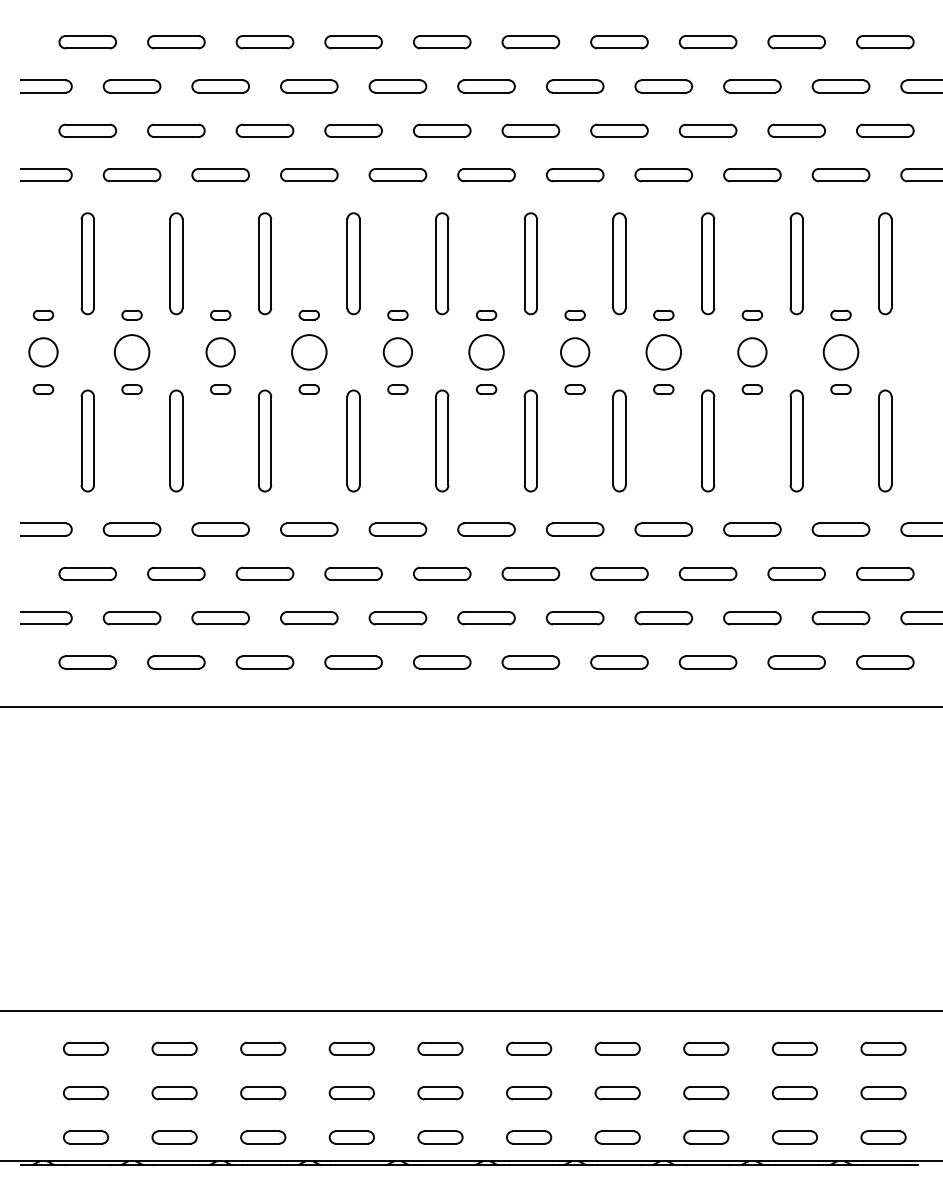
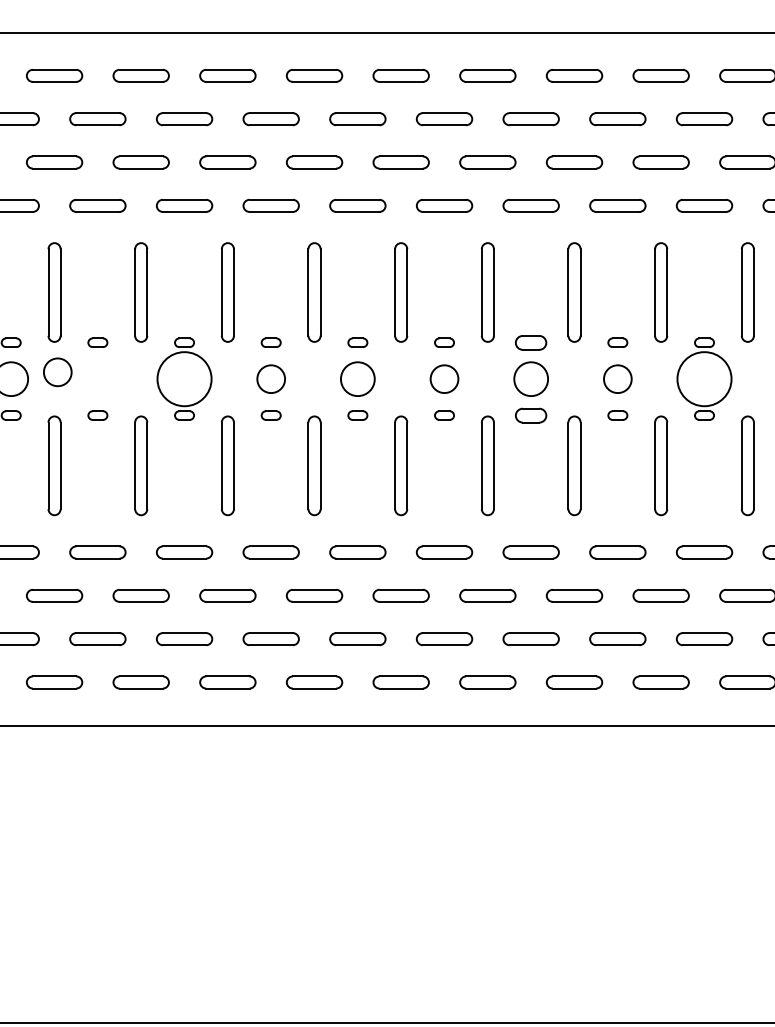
part: (663, 314) -> (530, 342), size x1.6
circle: (220, 352) -> (57, 372), moved
circle: (309, 352) -> (184, 379), size x1.6
circle: (840, 352) -> (703, 379), size x1.6
part: (663, 389) -> (530, 415), size x1.6

